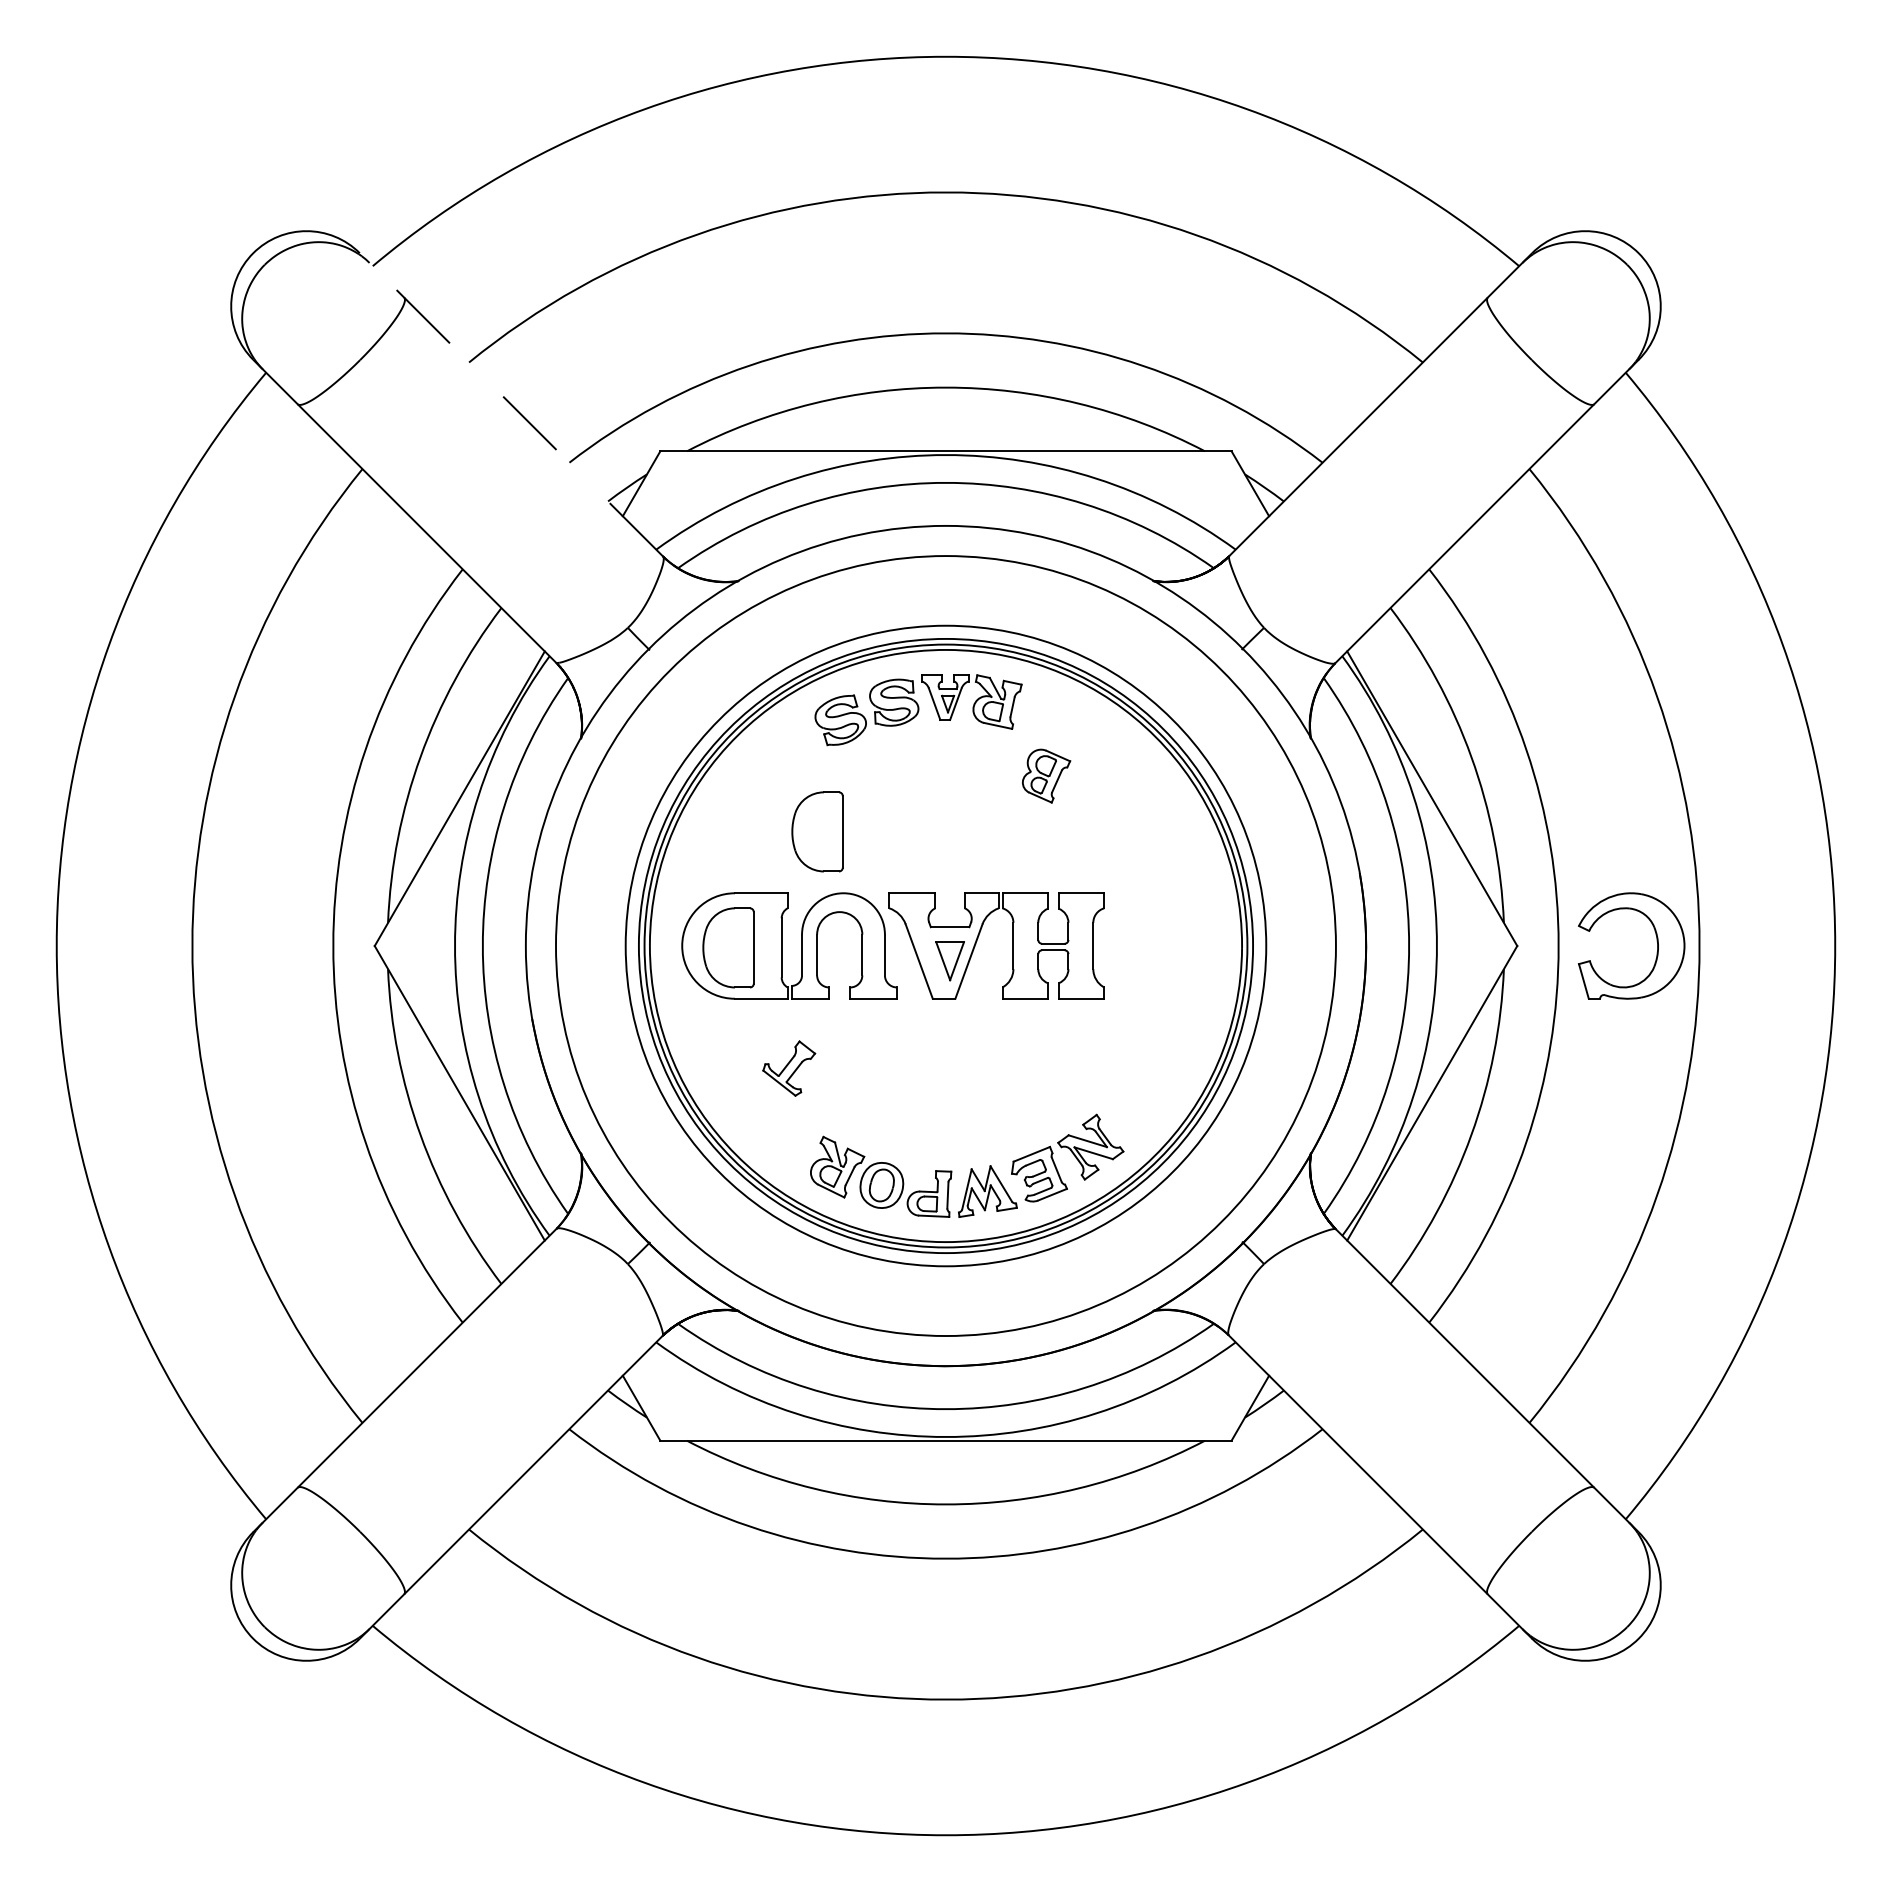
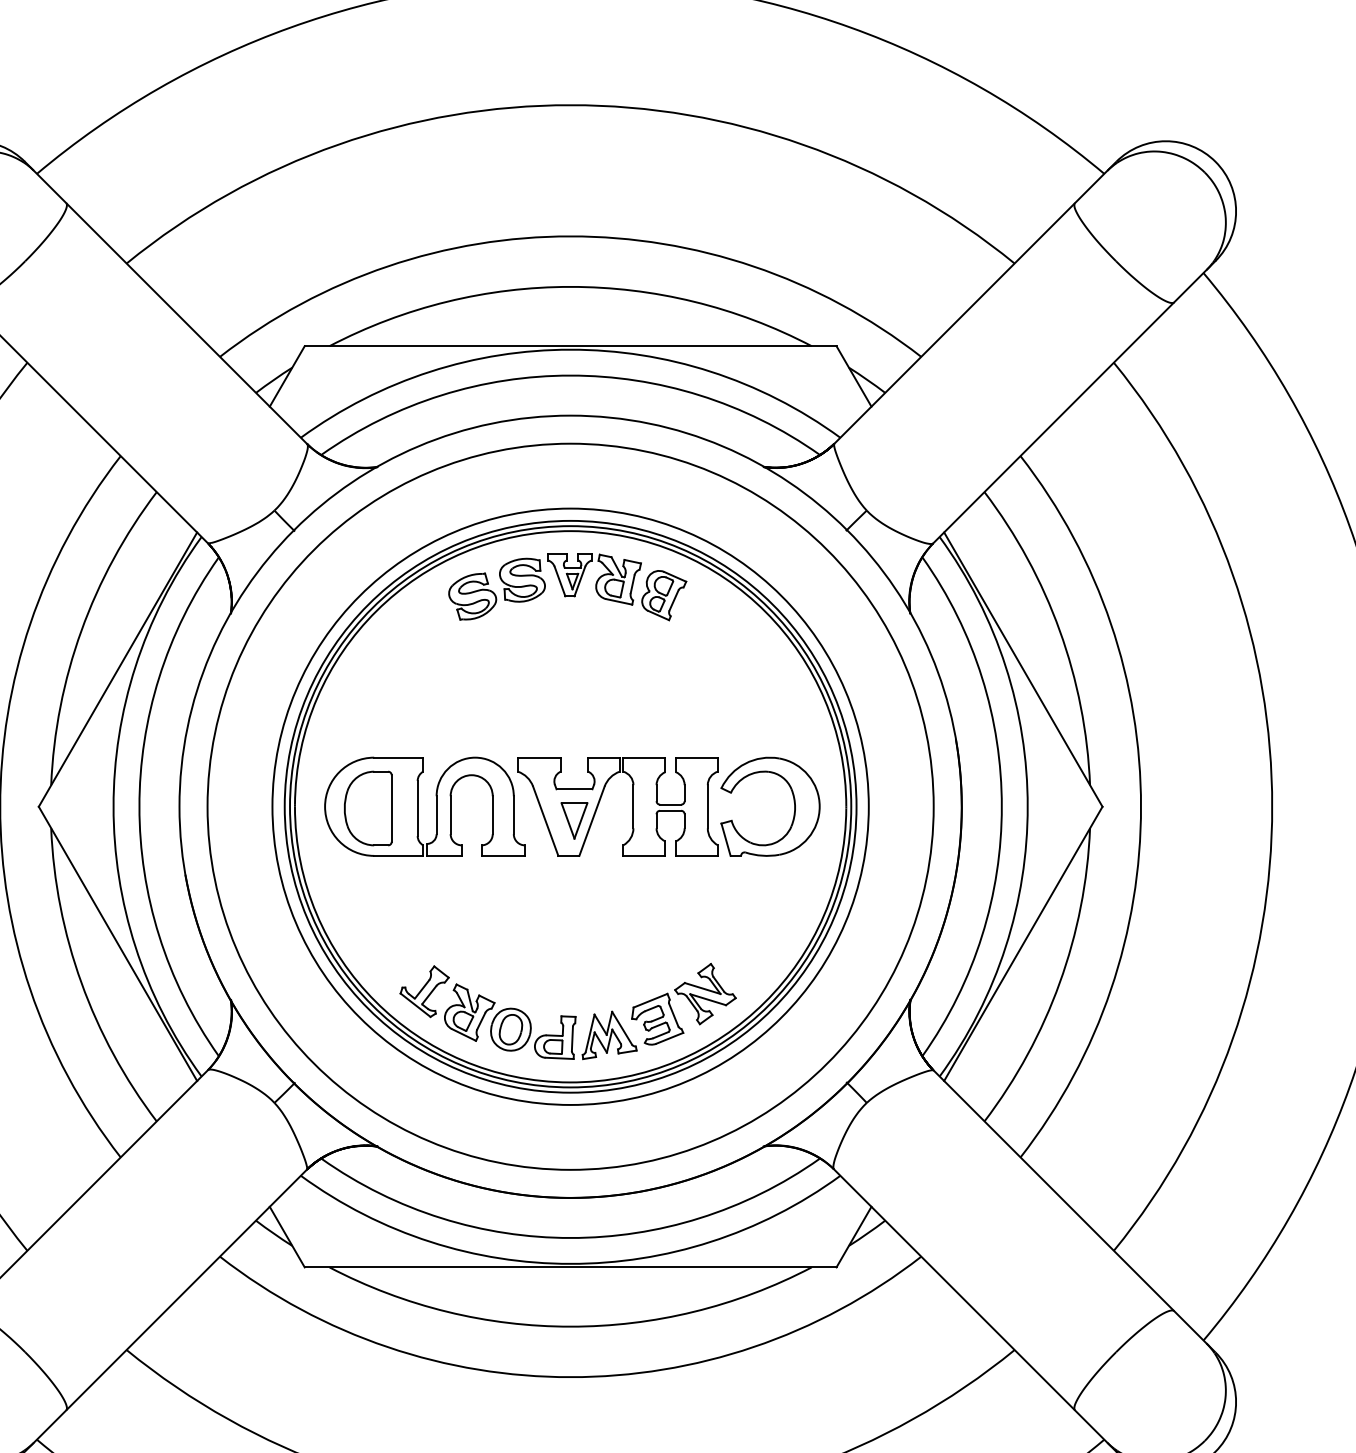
line: (511, 404) -> (166, 302), dashed -> solid
part: (1046, 775) -> (664, 594), moved
part: (817, 831) -> (451, 700), removed
part: (1656, 941) -> (793, 802), moved
part: (789, 1068) -> (424, 991), moved

